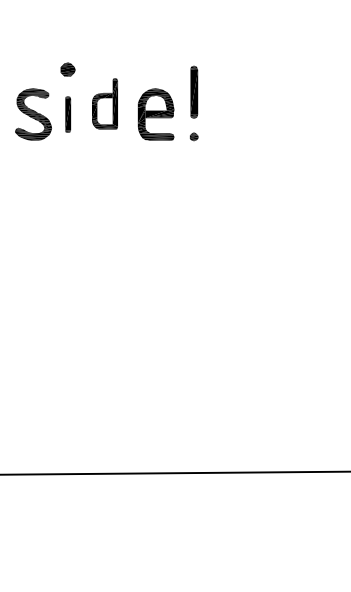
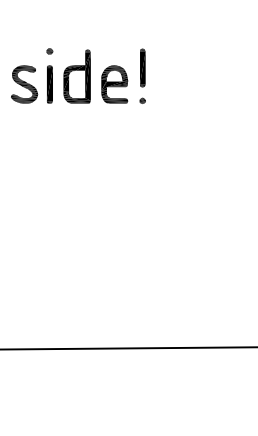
part: (67, 69) -> (49, 51), size x0.62
part: (104, 103) -> (76, 76), size x1.43
part: (68, 114) -> (50, 84), size x1.43

